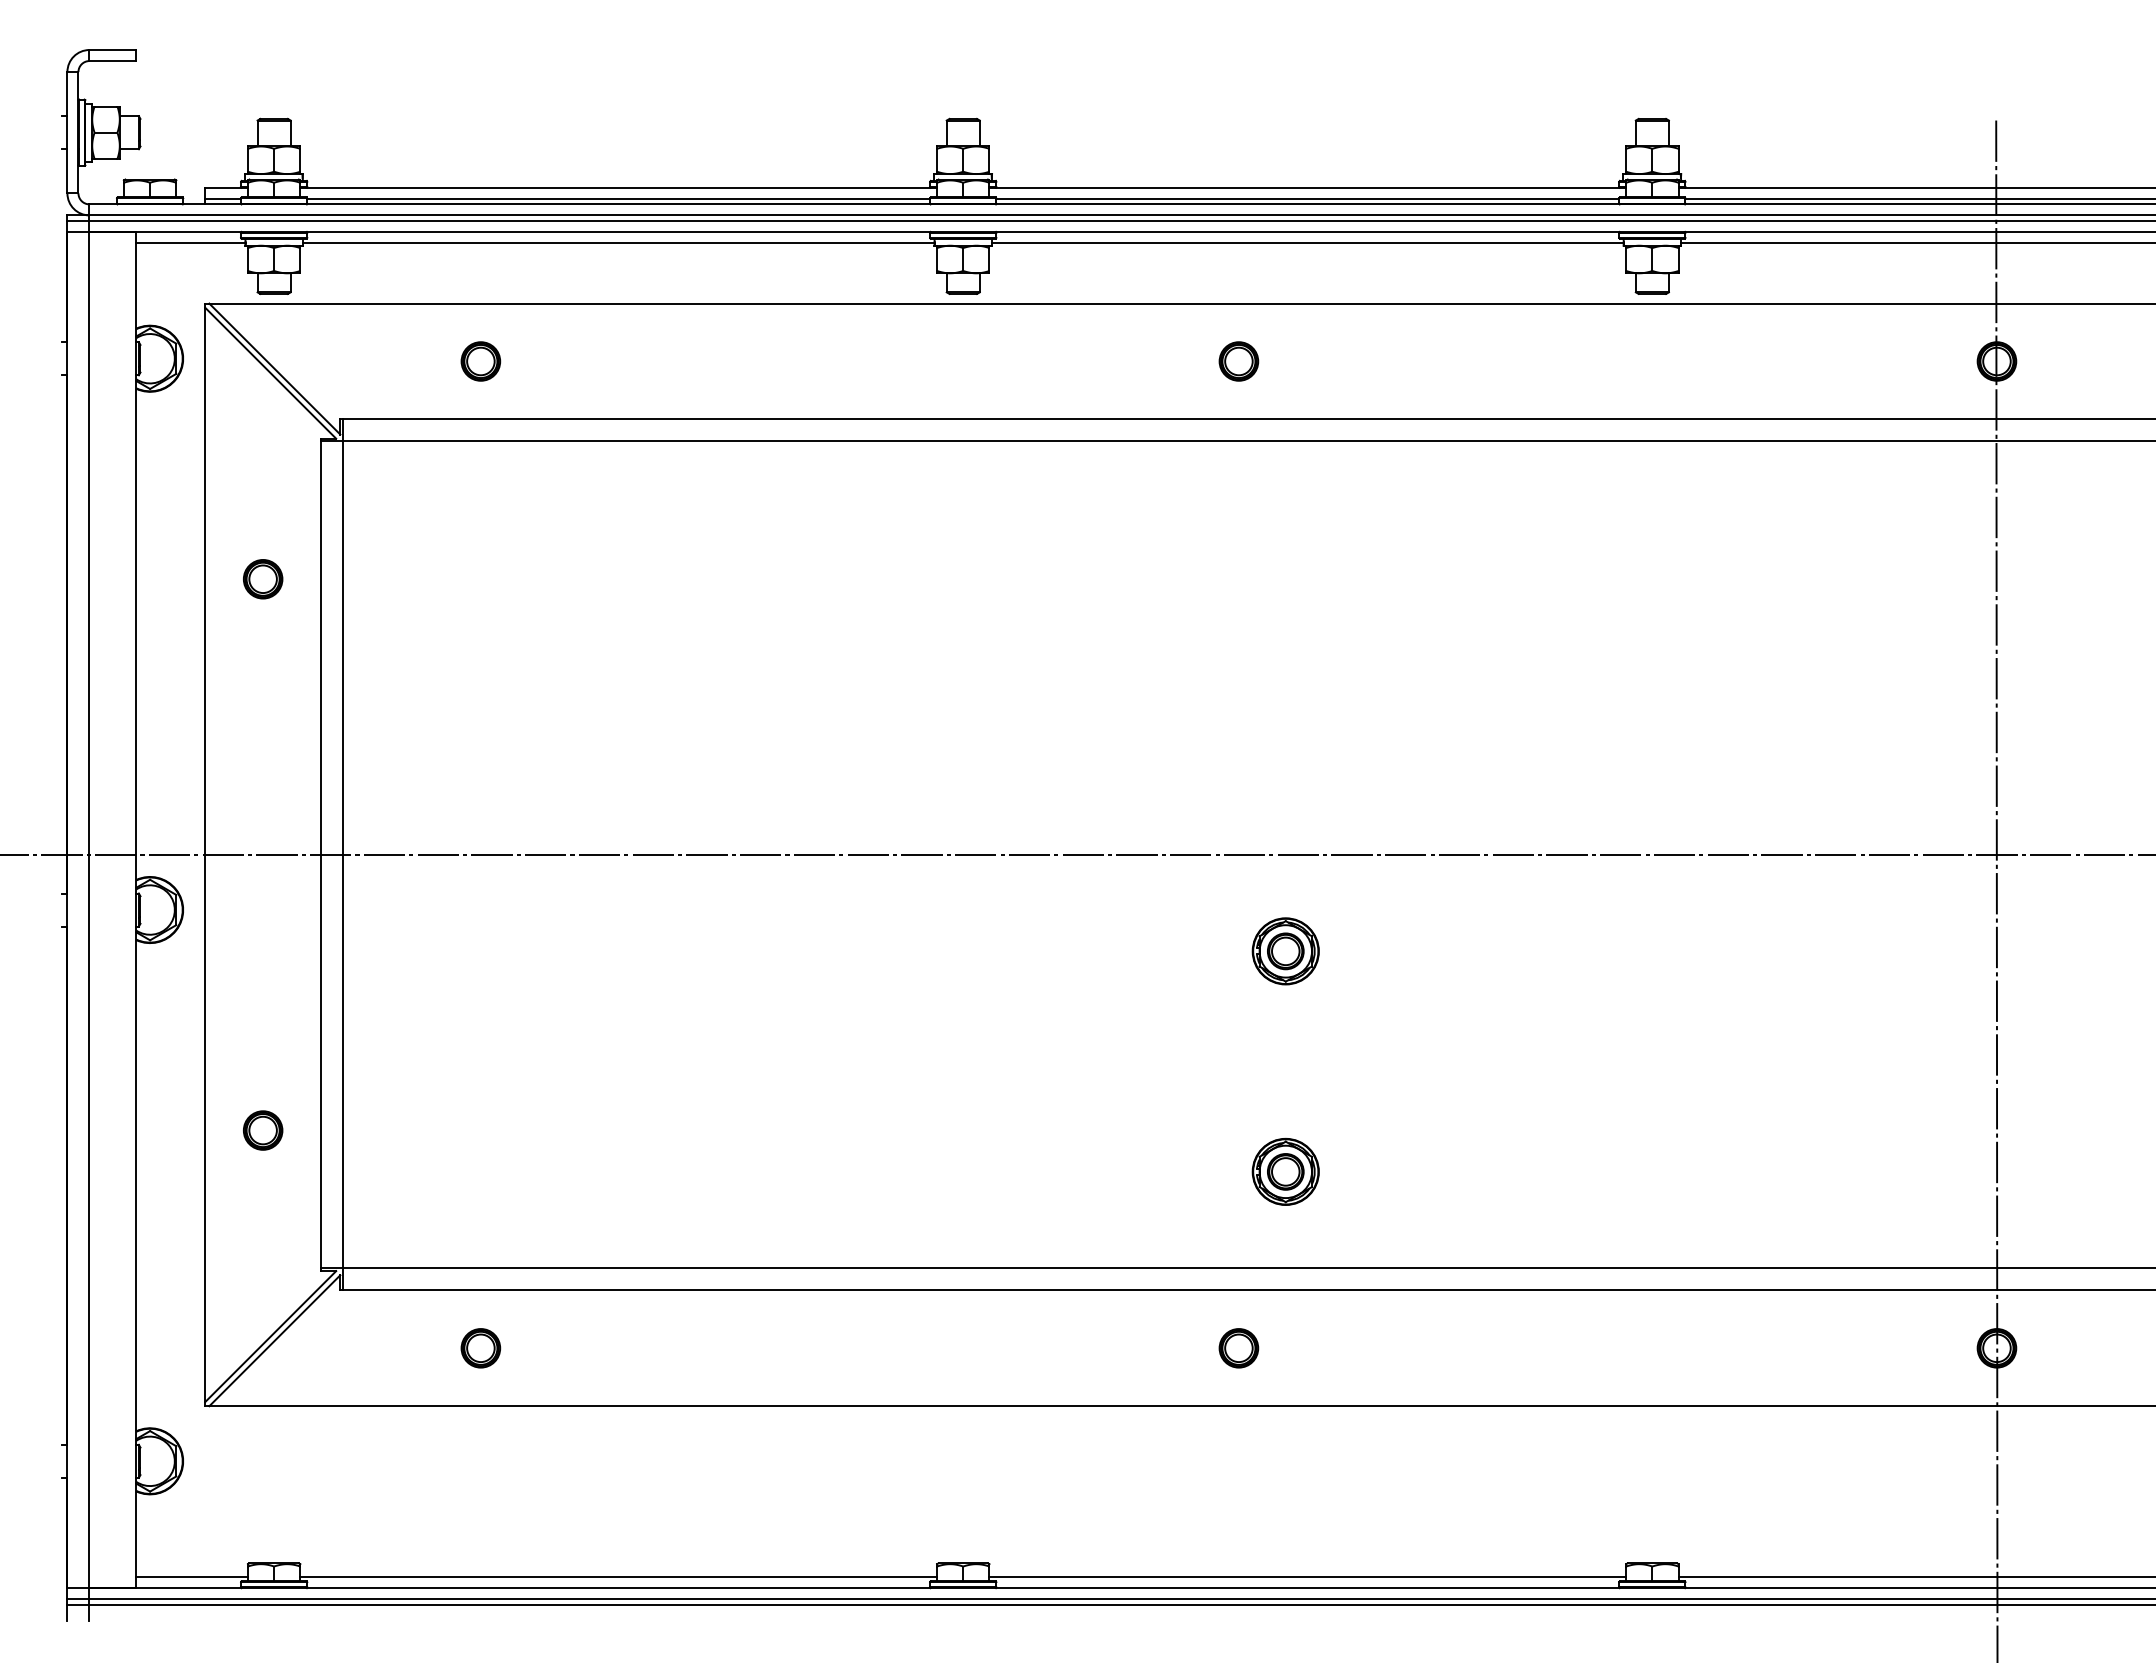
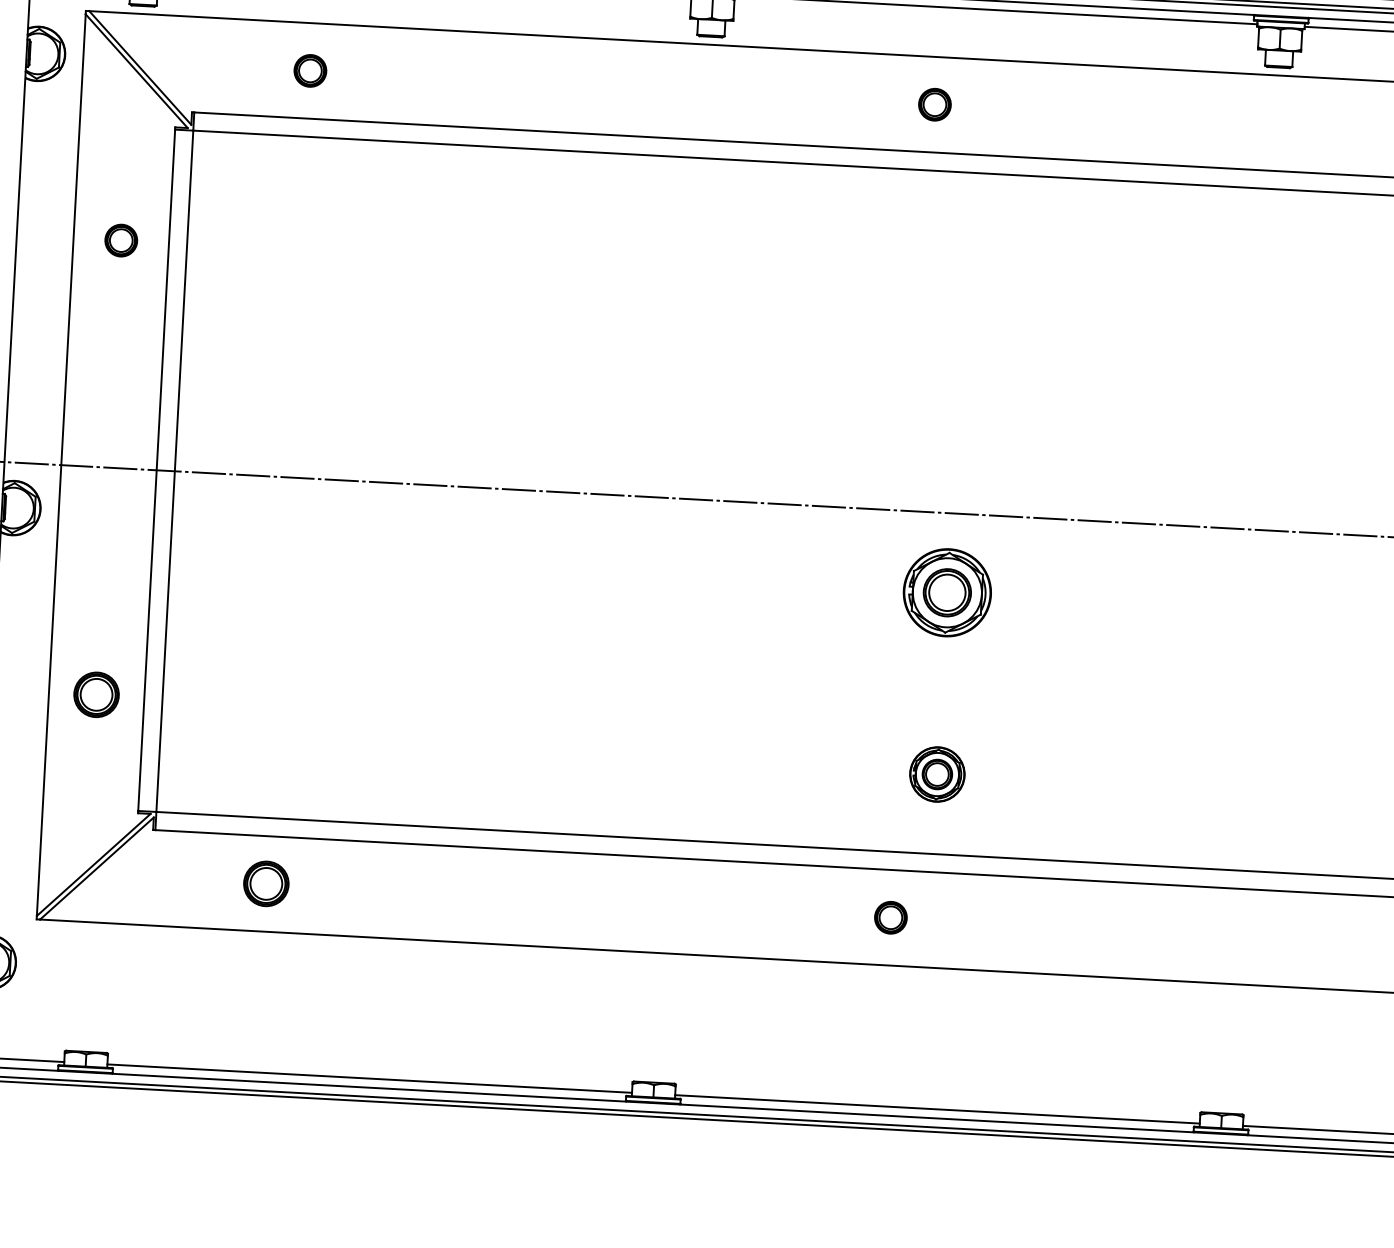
part: (1285, 951) -> (947, 592), size x1.6
part: (263, 1130) -> (96, 694), size x1.4
part: (480, 1348) -> (266, 884), size x1.4

